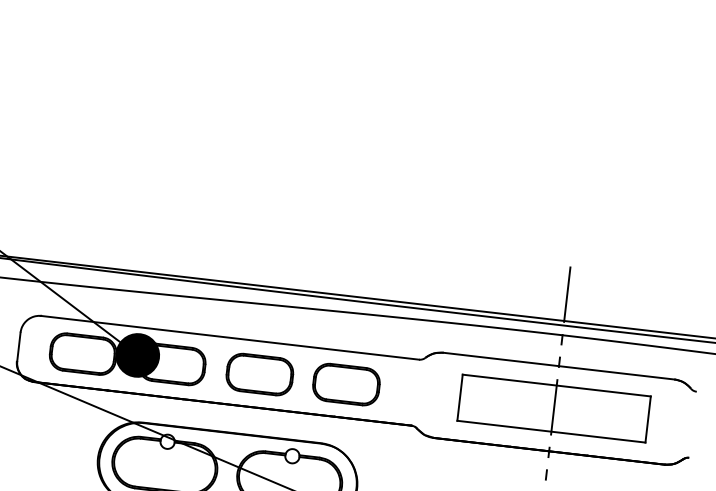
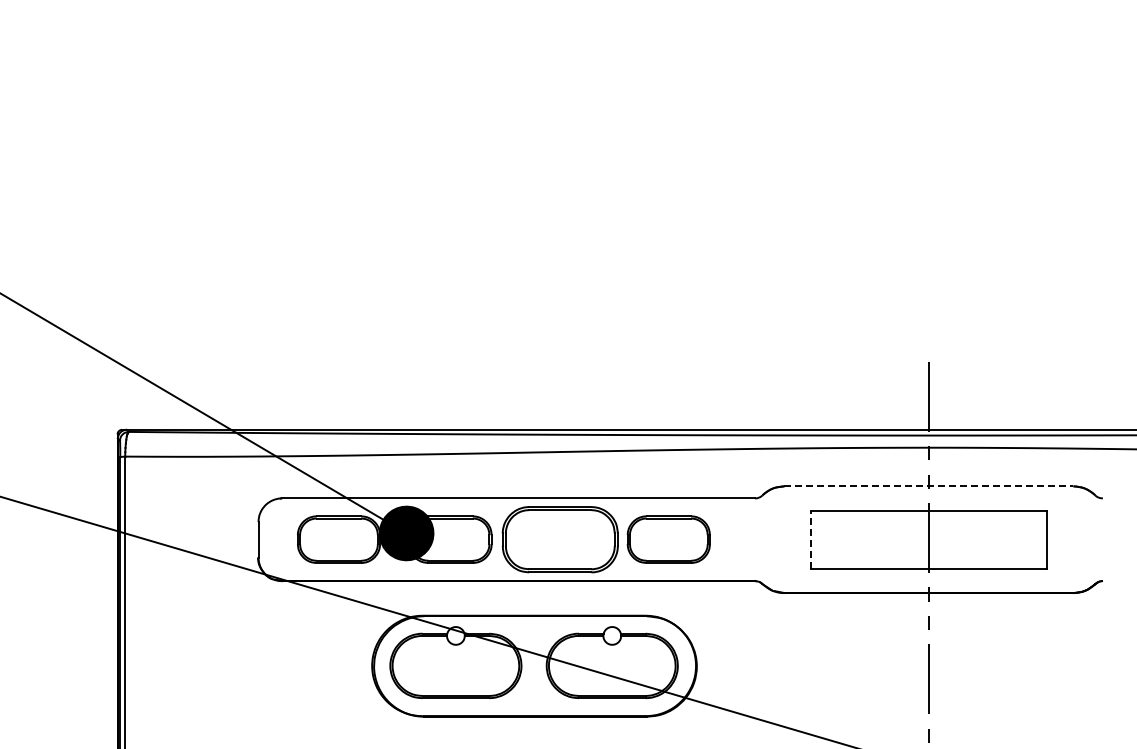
line: (559, 366) -> (929, 486), solid -> dashed
part: (260, 374) -> (560, 539), size x1.4
line: (460, 397) -> (811, 539), solid -> dashed

